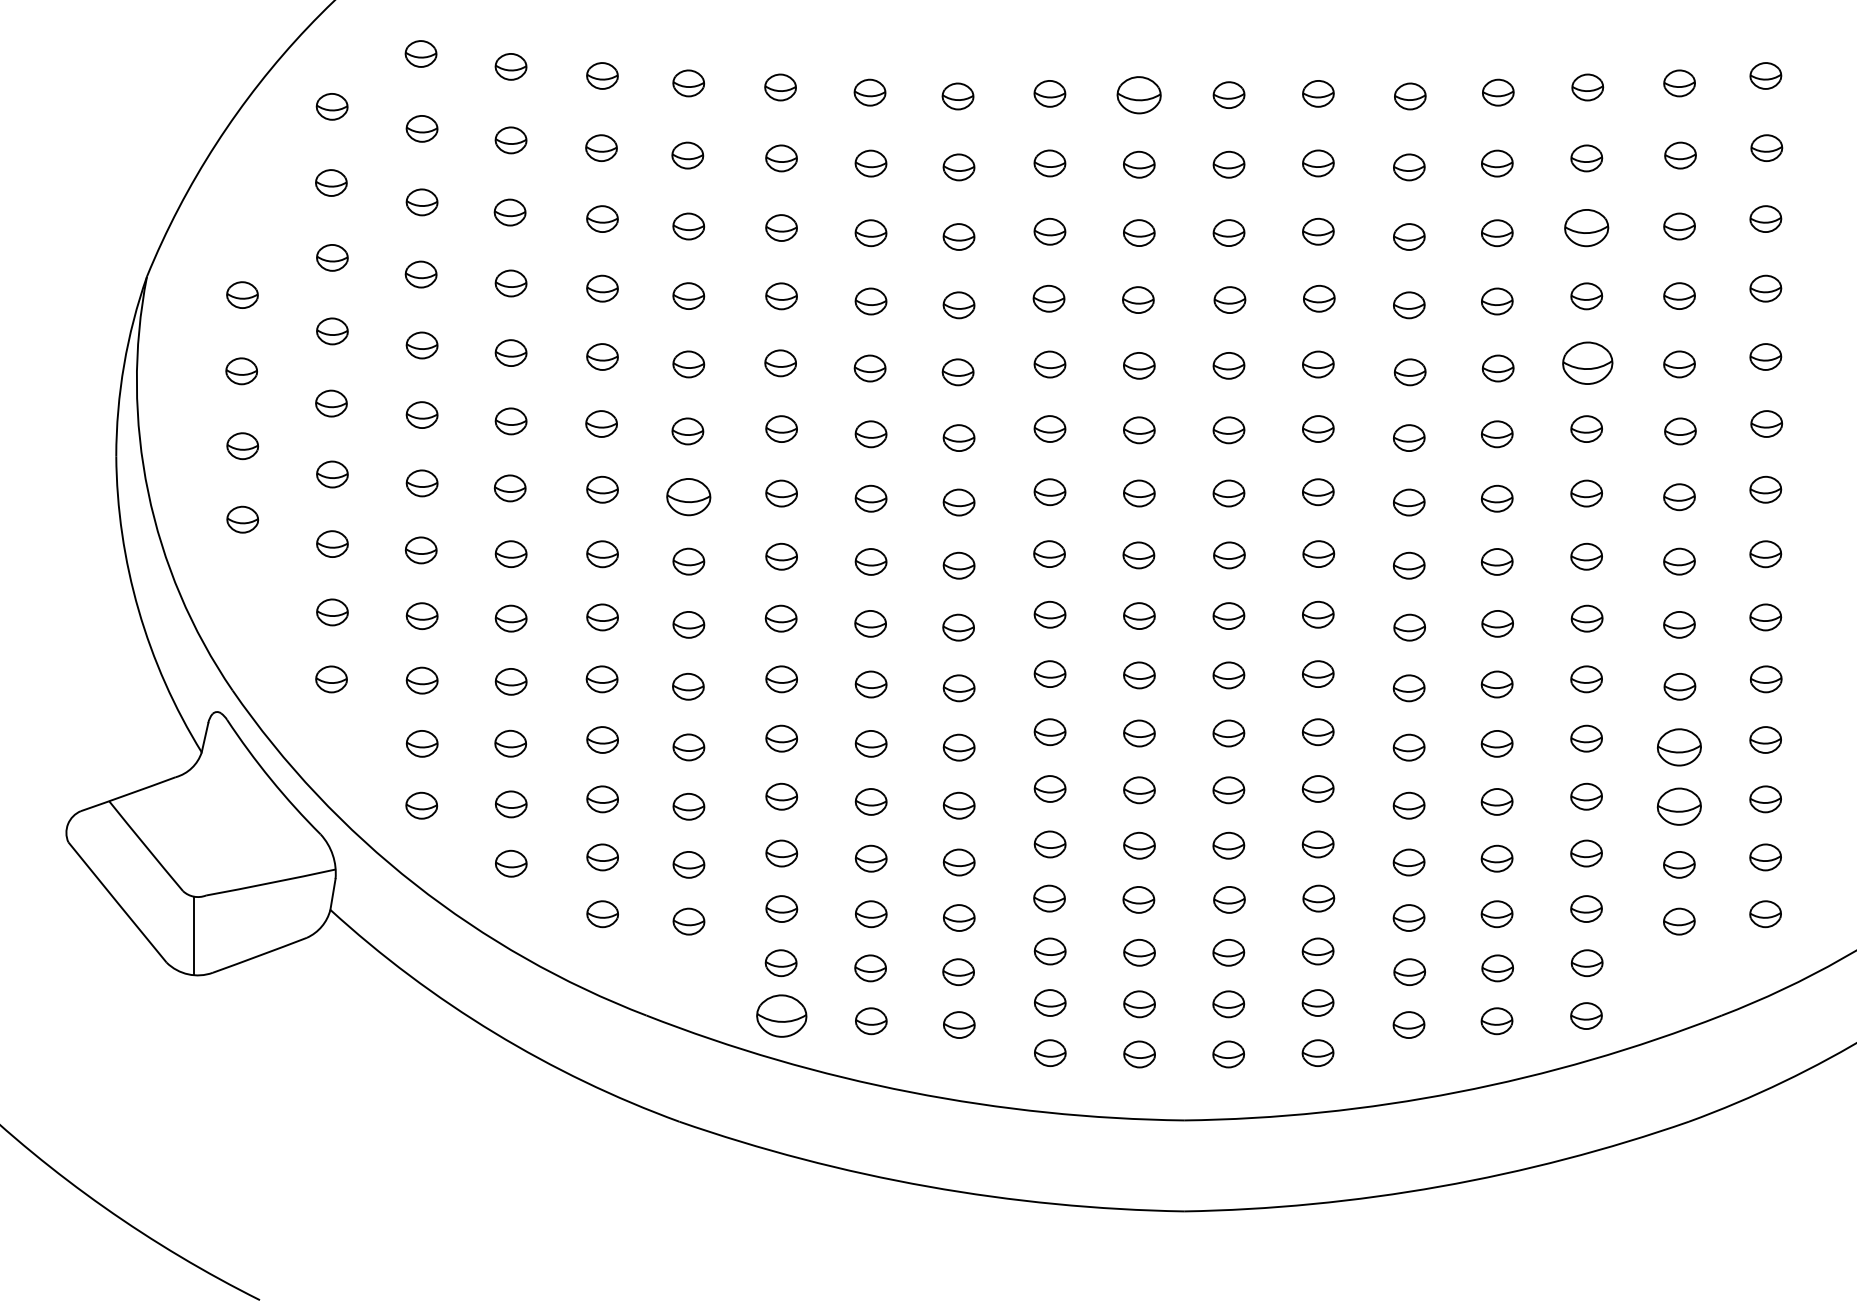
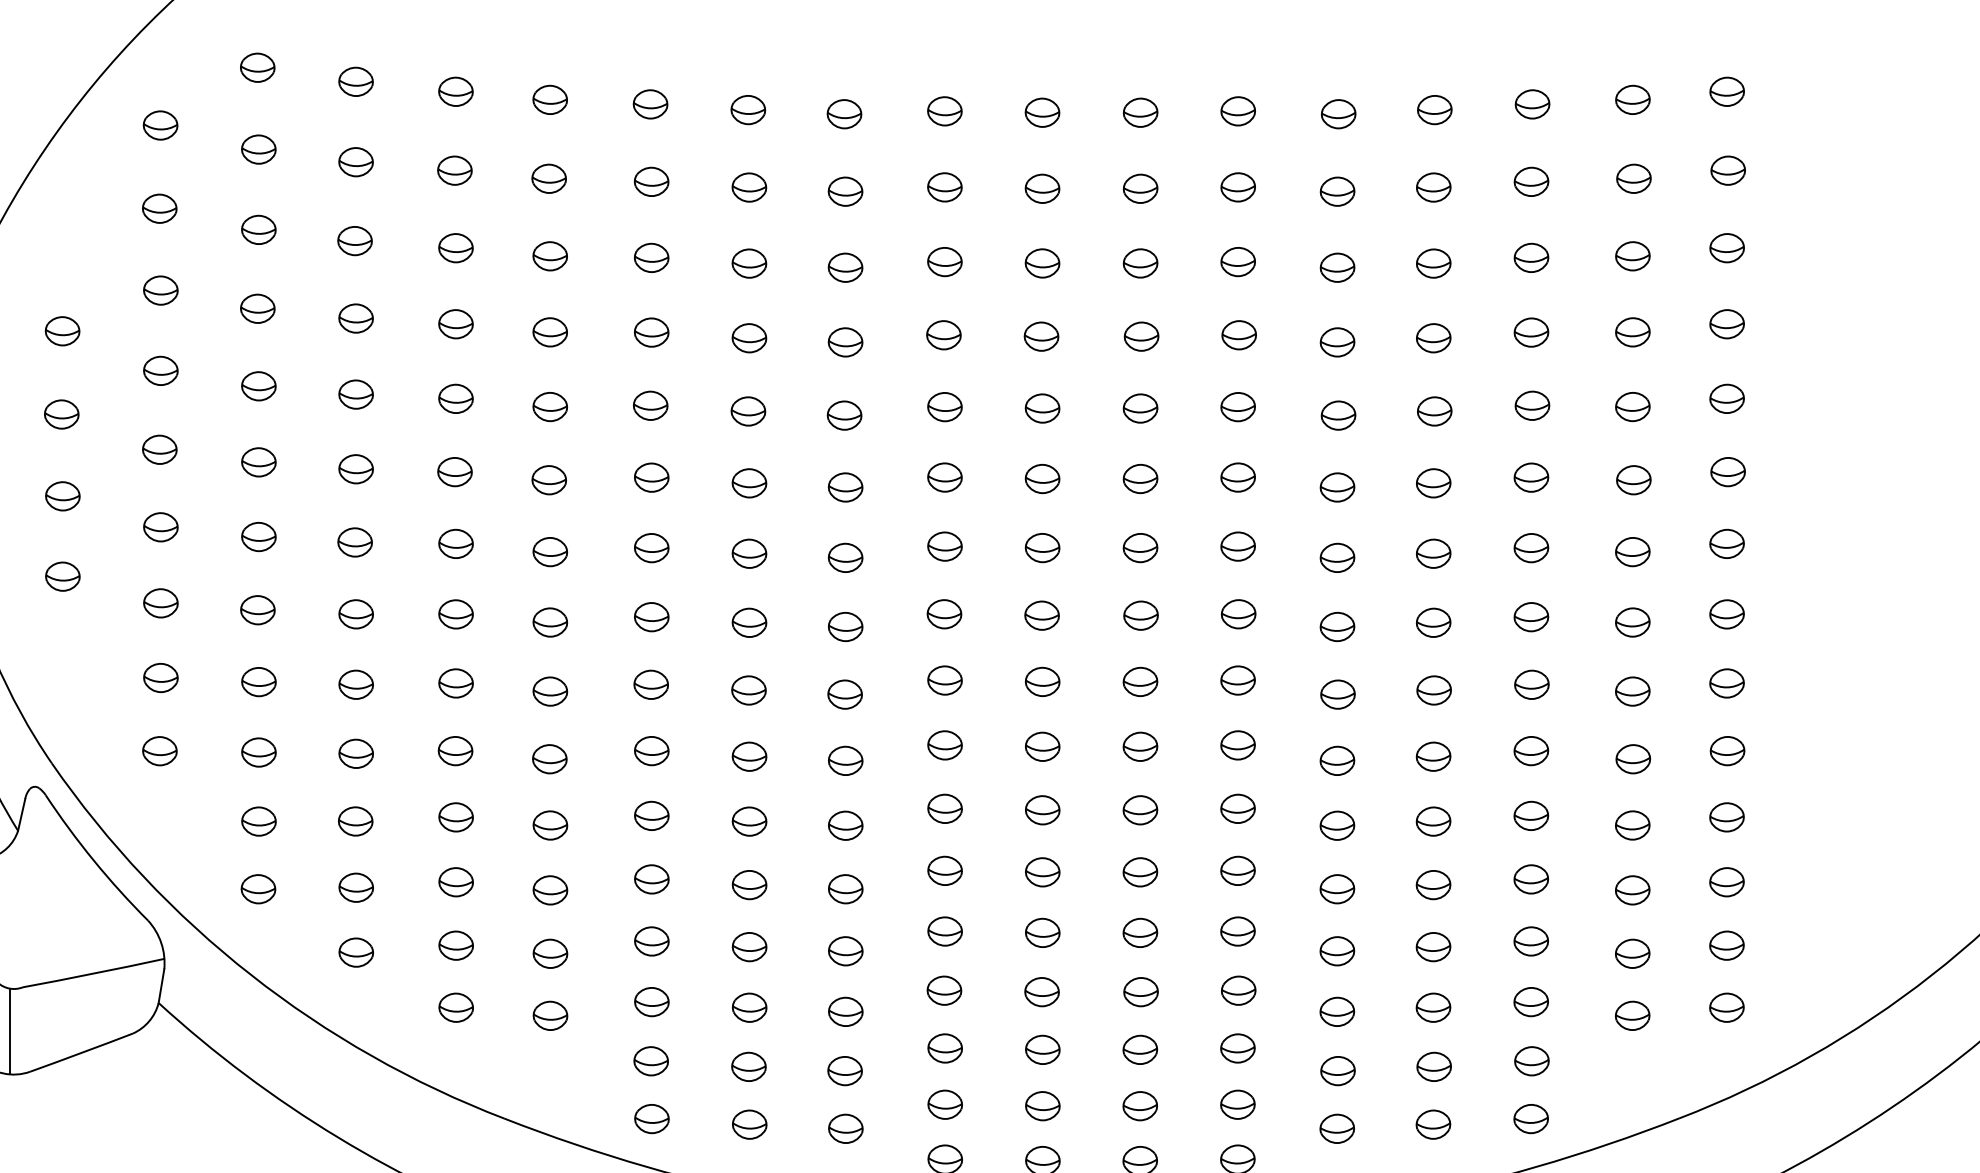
part: (1139, 94) -> (1042, 112), size x0.71
part: (1586, 227) -> (1531, 257), size x0.71
part: (1587, 363) -> (1532, 405), size x0.62
part: (688, 497) -> (549, 552), size x0.71
part: (1679, 747) -> (1632, 825), size x0.71
part: (1679, 806) -> (1632, 890), size x0.71
part: (781, 1015) -> (651, 1118), size x0.62

